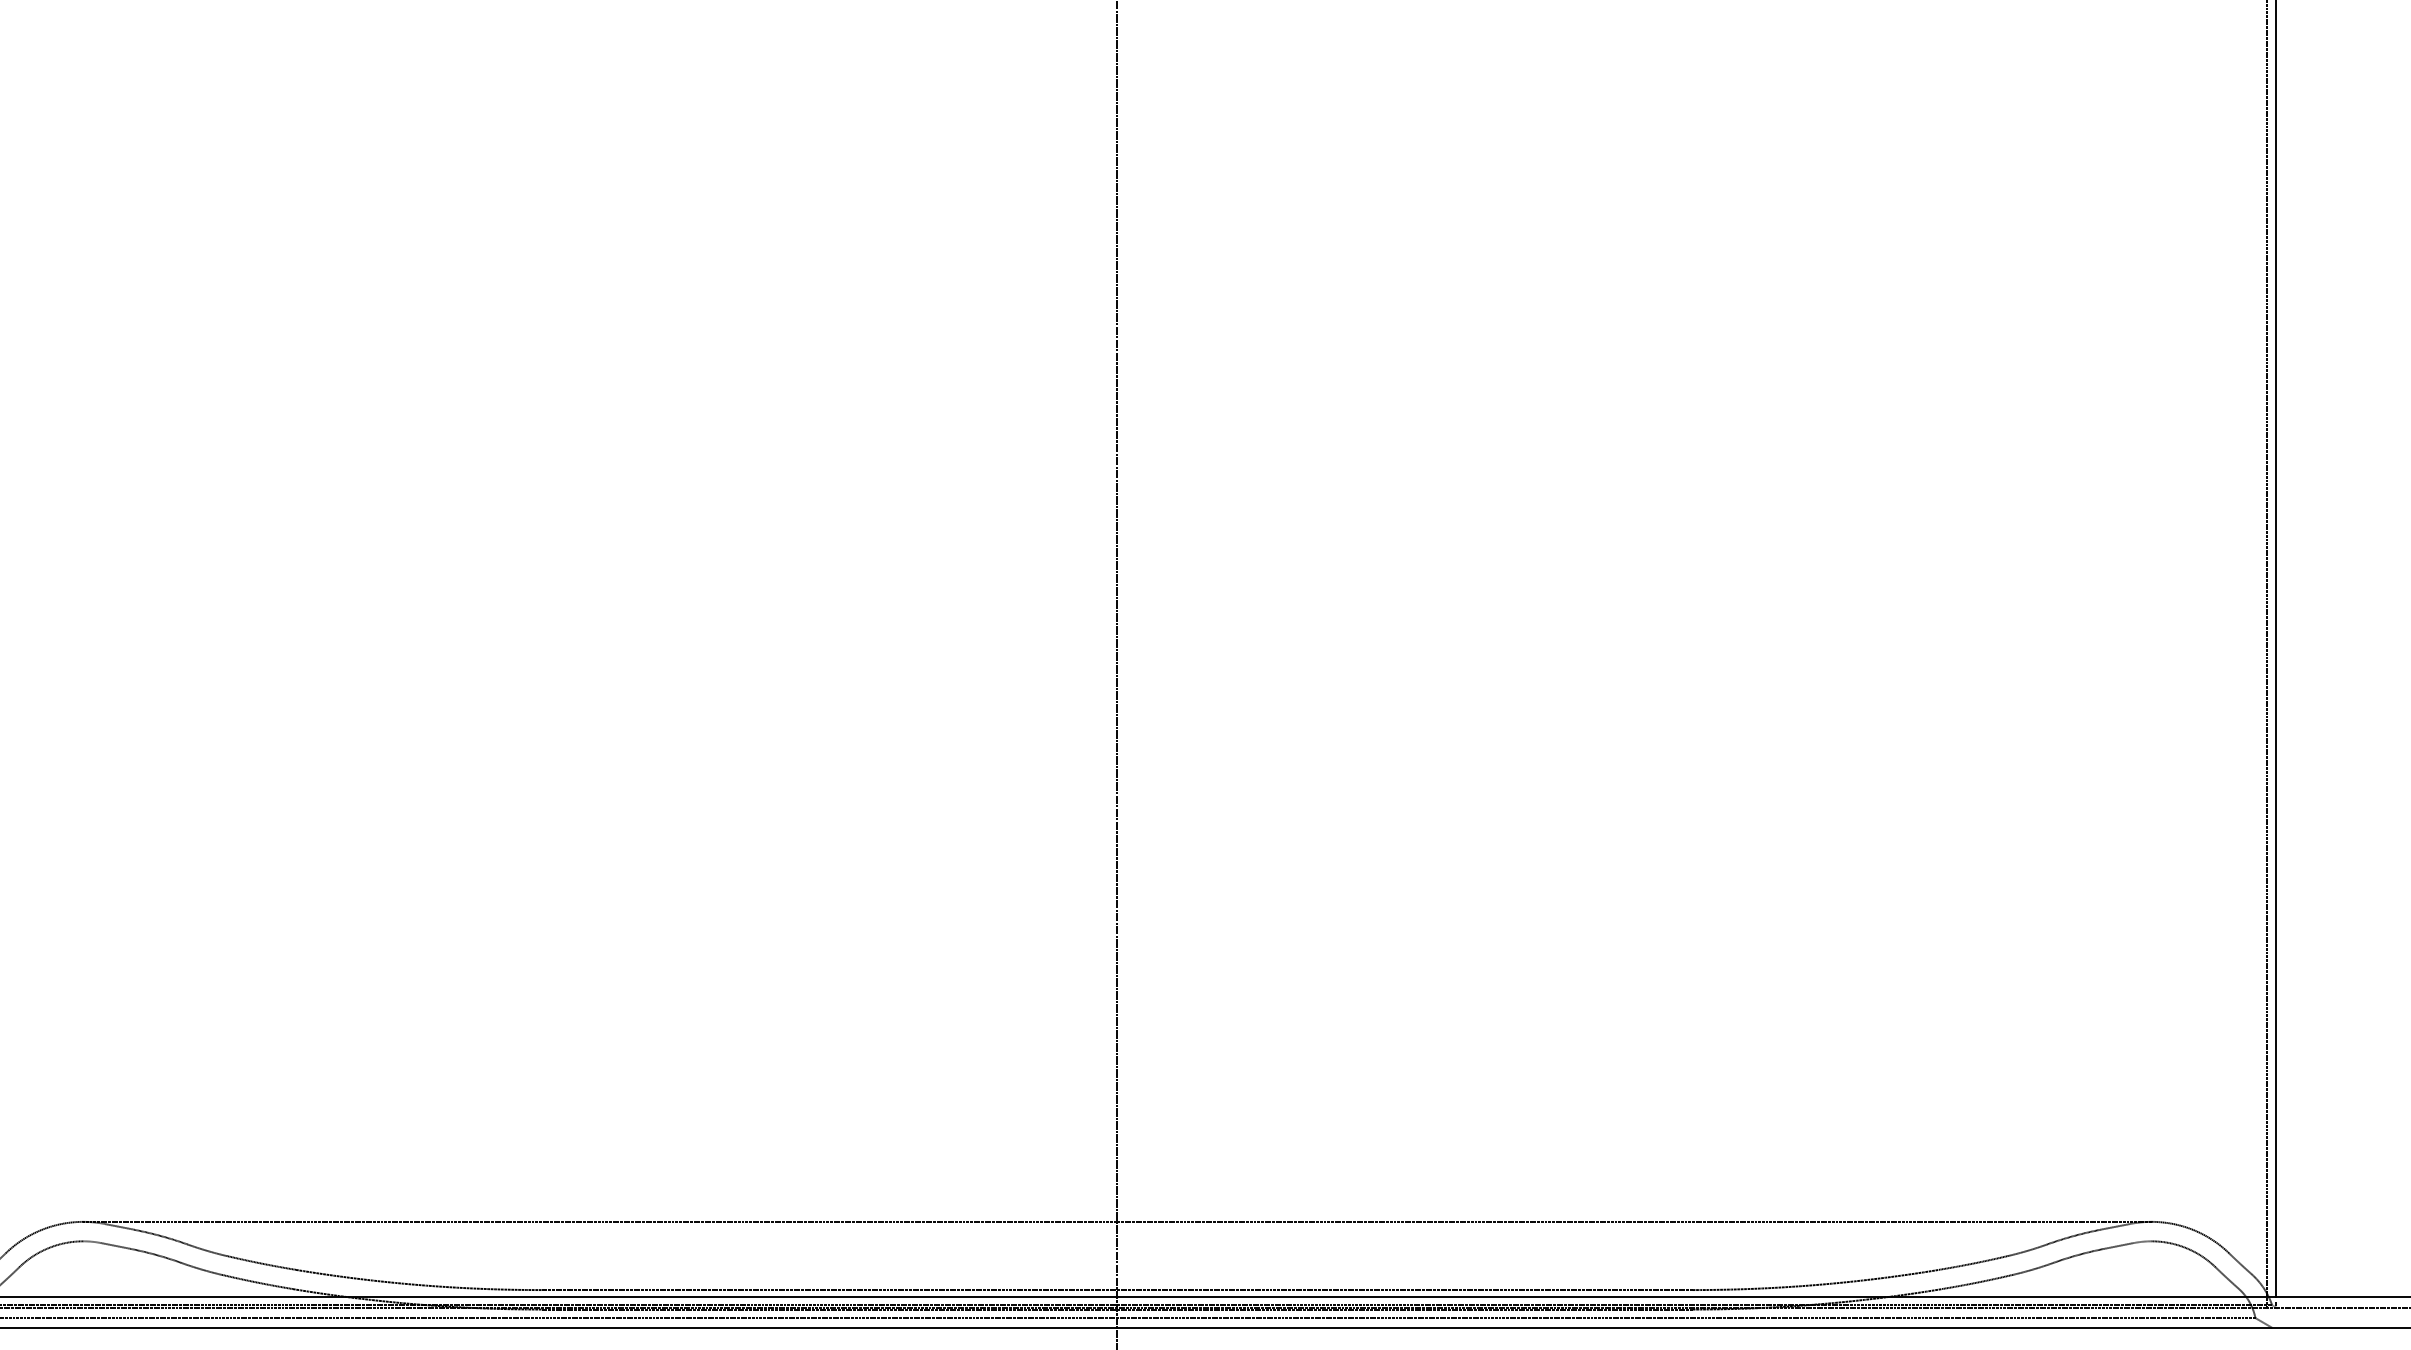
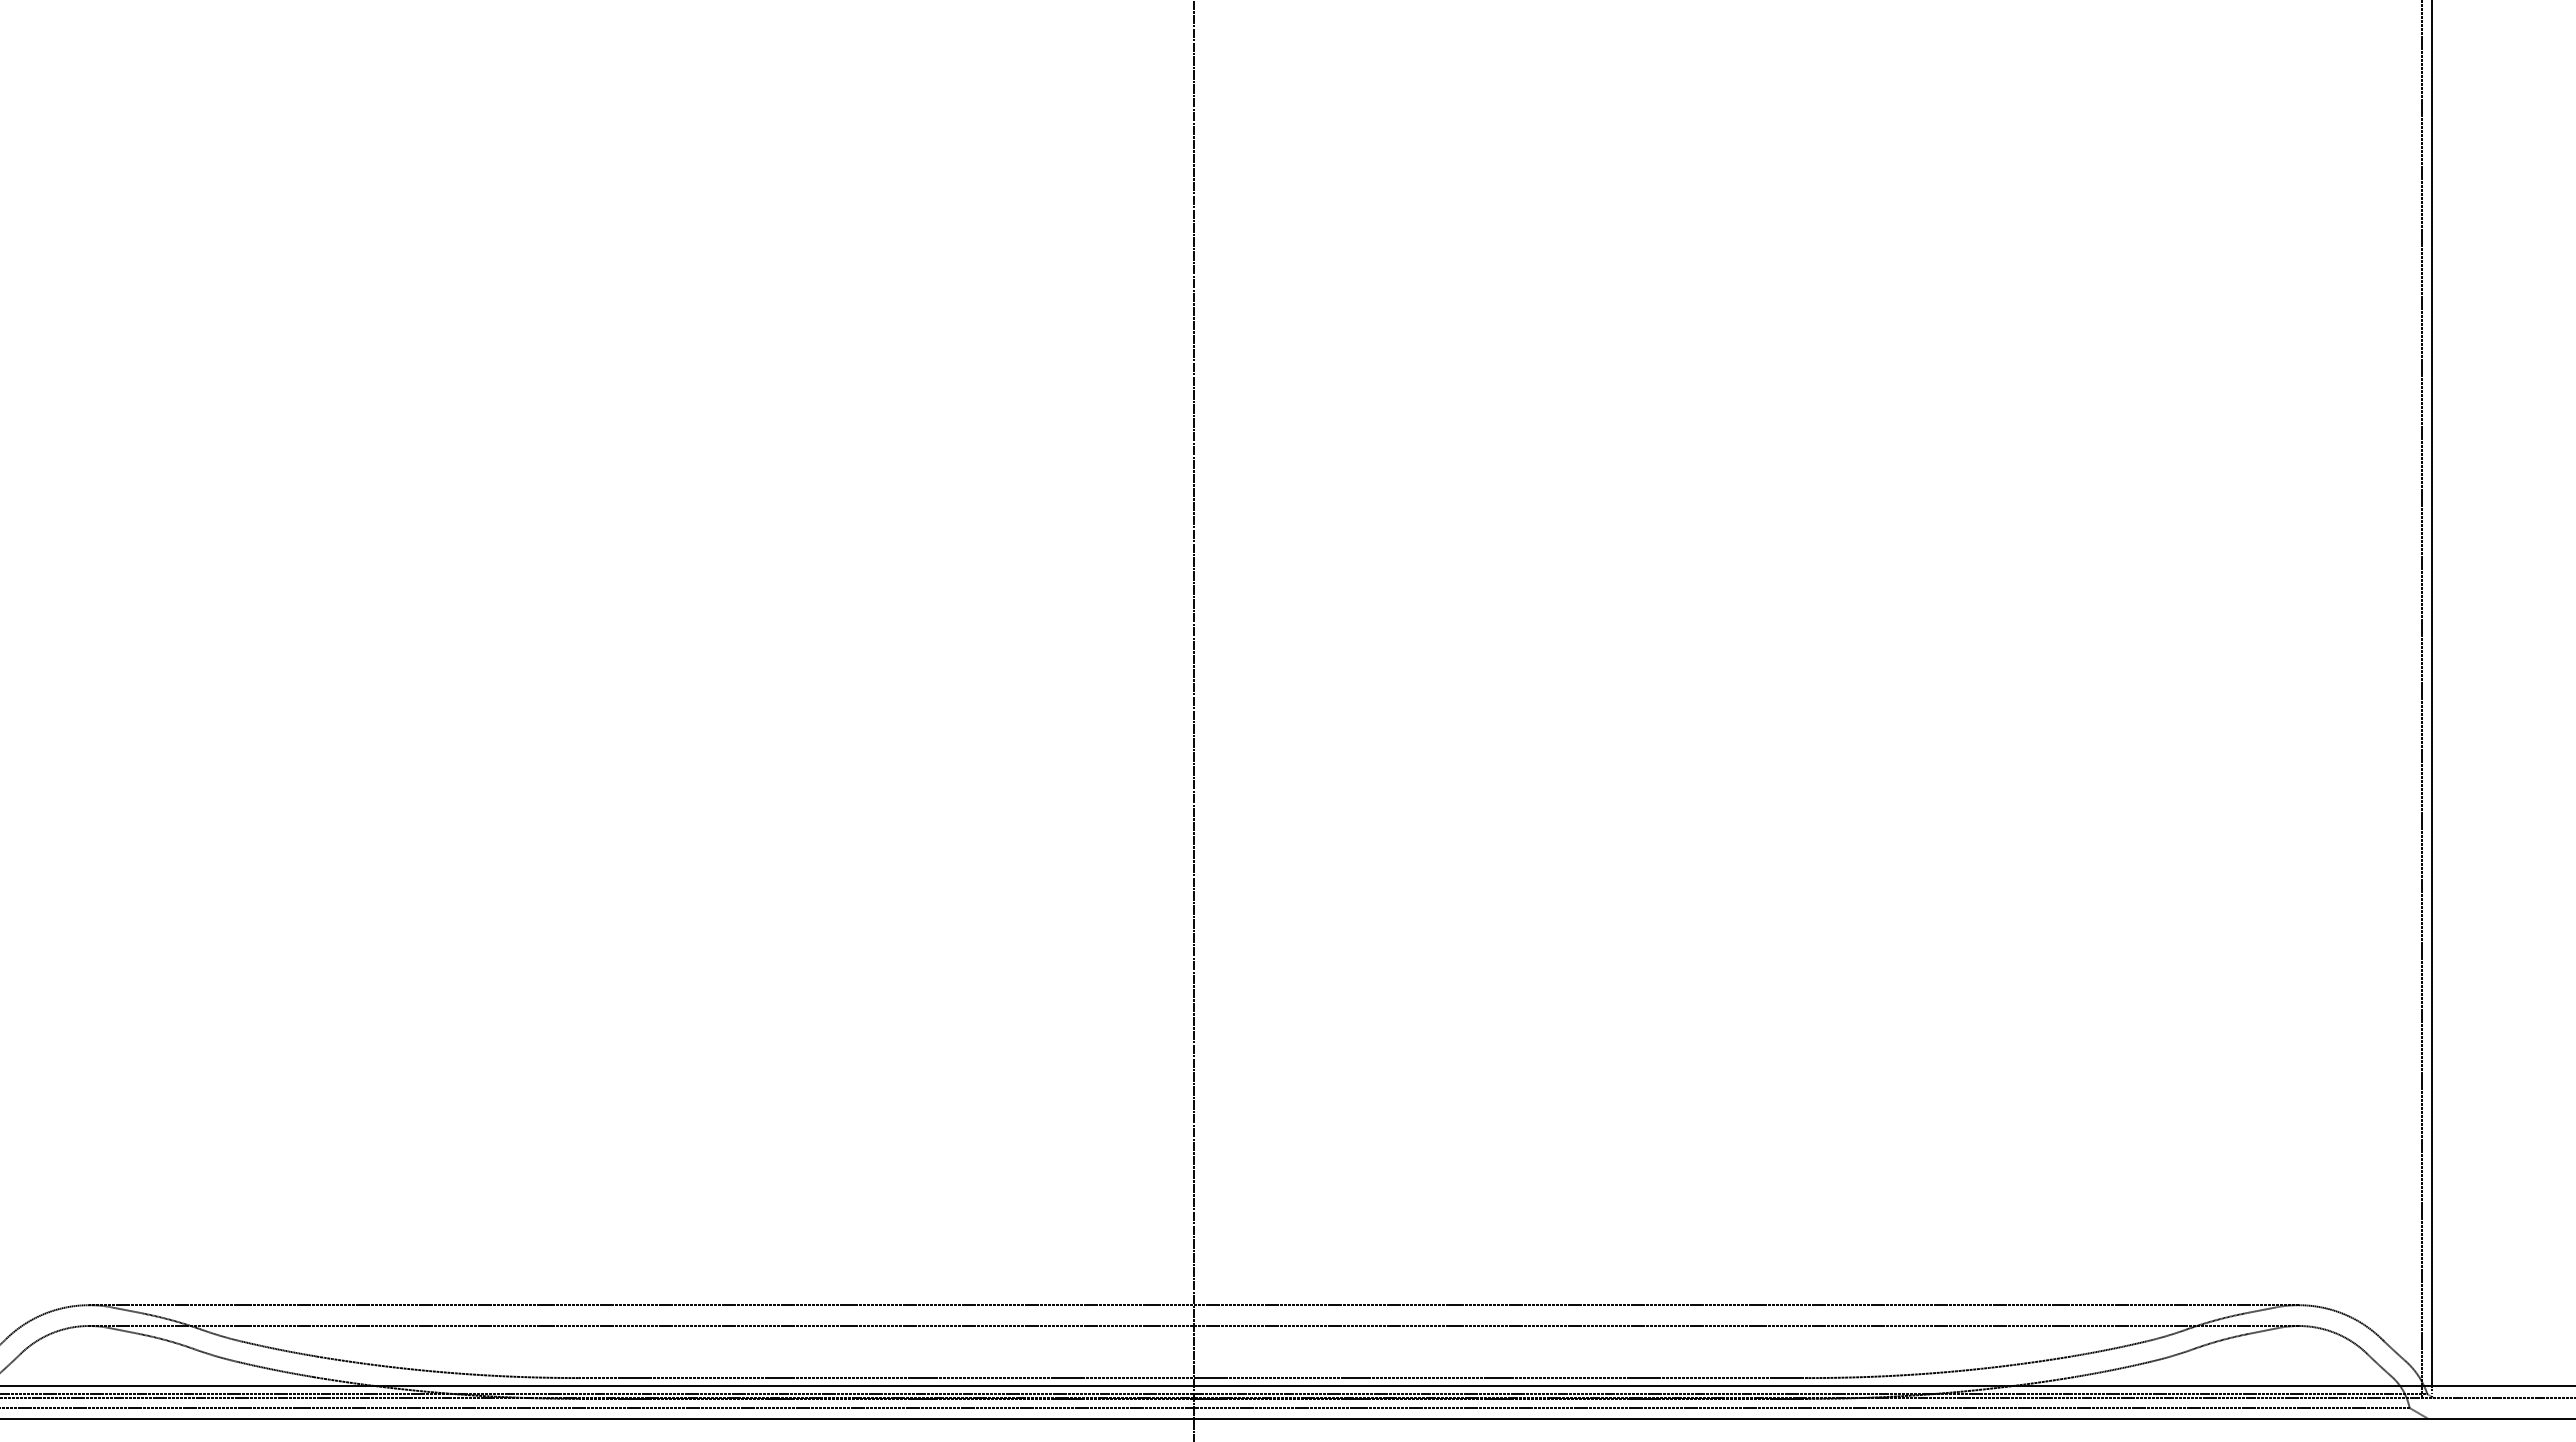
line: (1117, 1240) -> (1193, 1325), added

